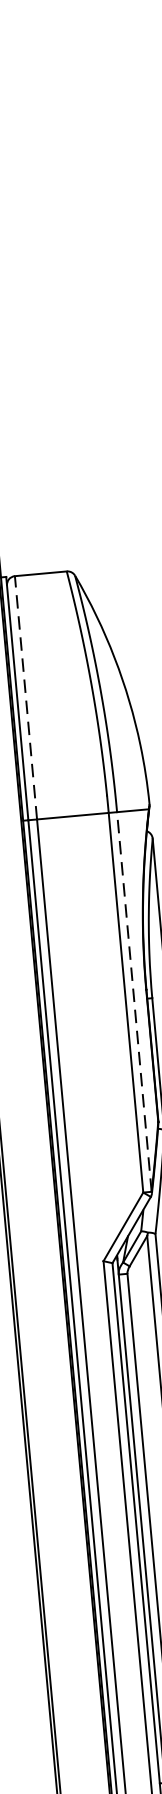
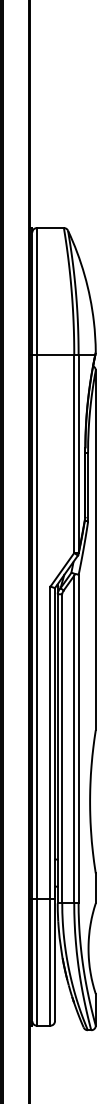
line: (25, 697) -> (36, 291), dashed -> solid
line: (134, 1001) -> (78, 453), dashed -> solid

